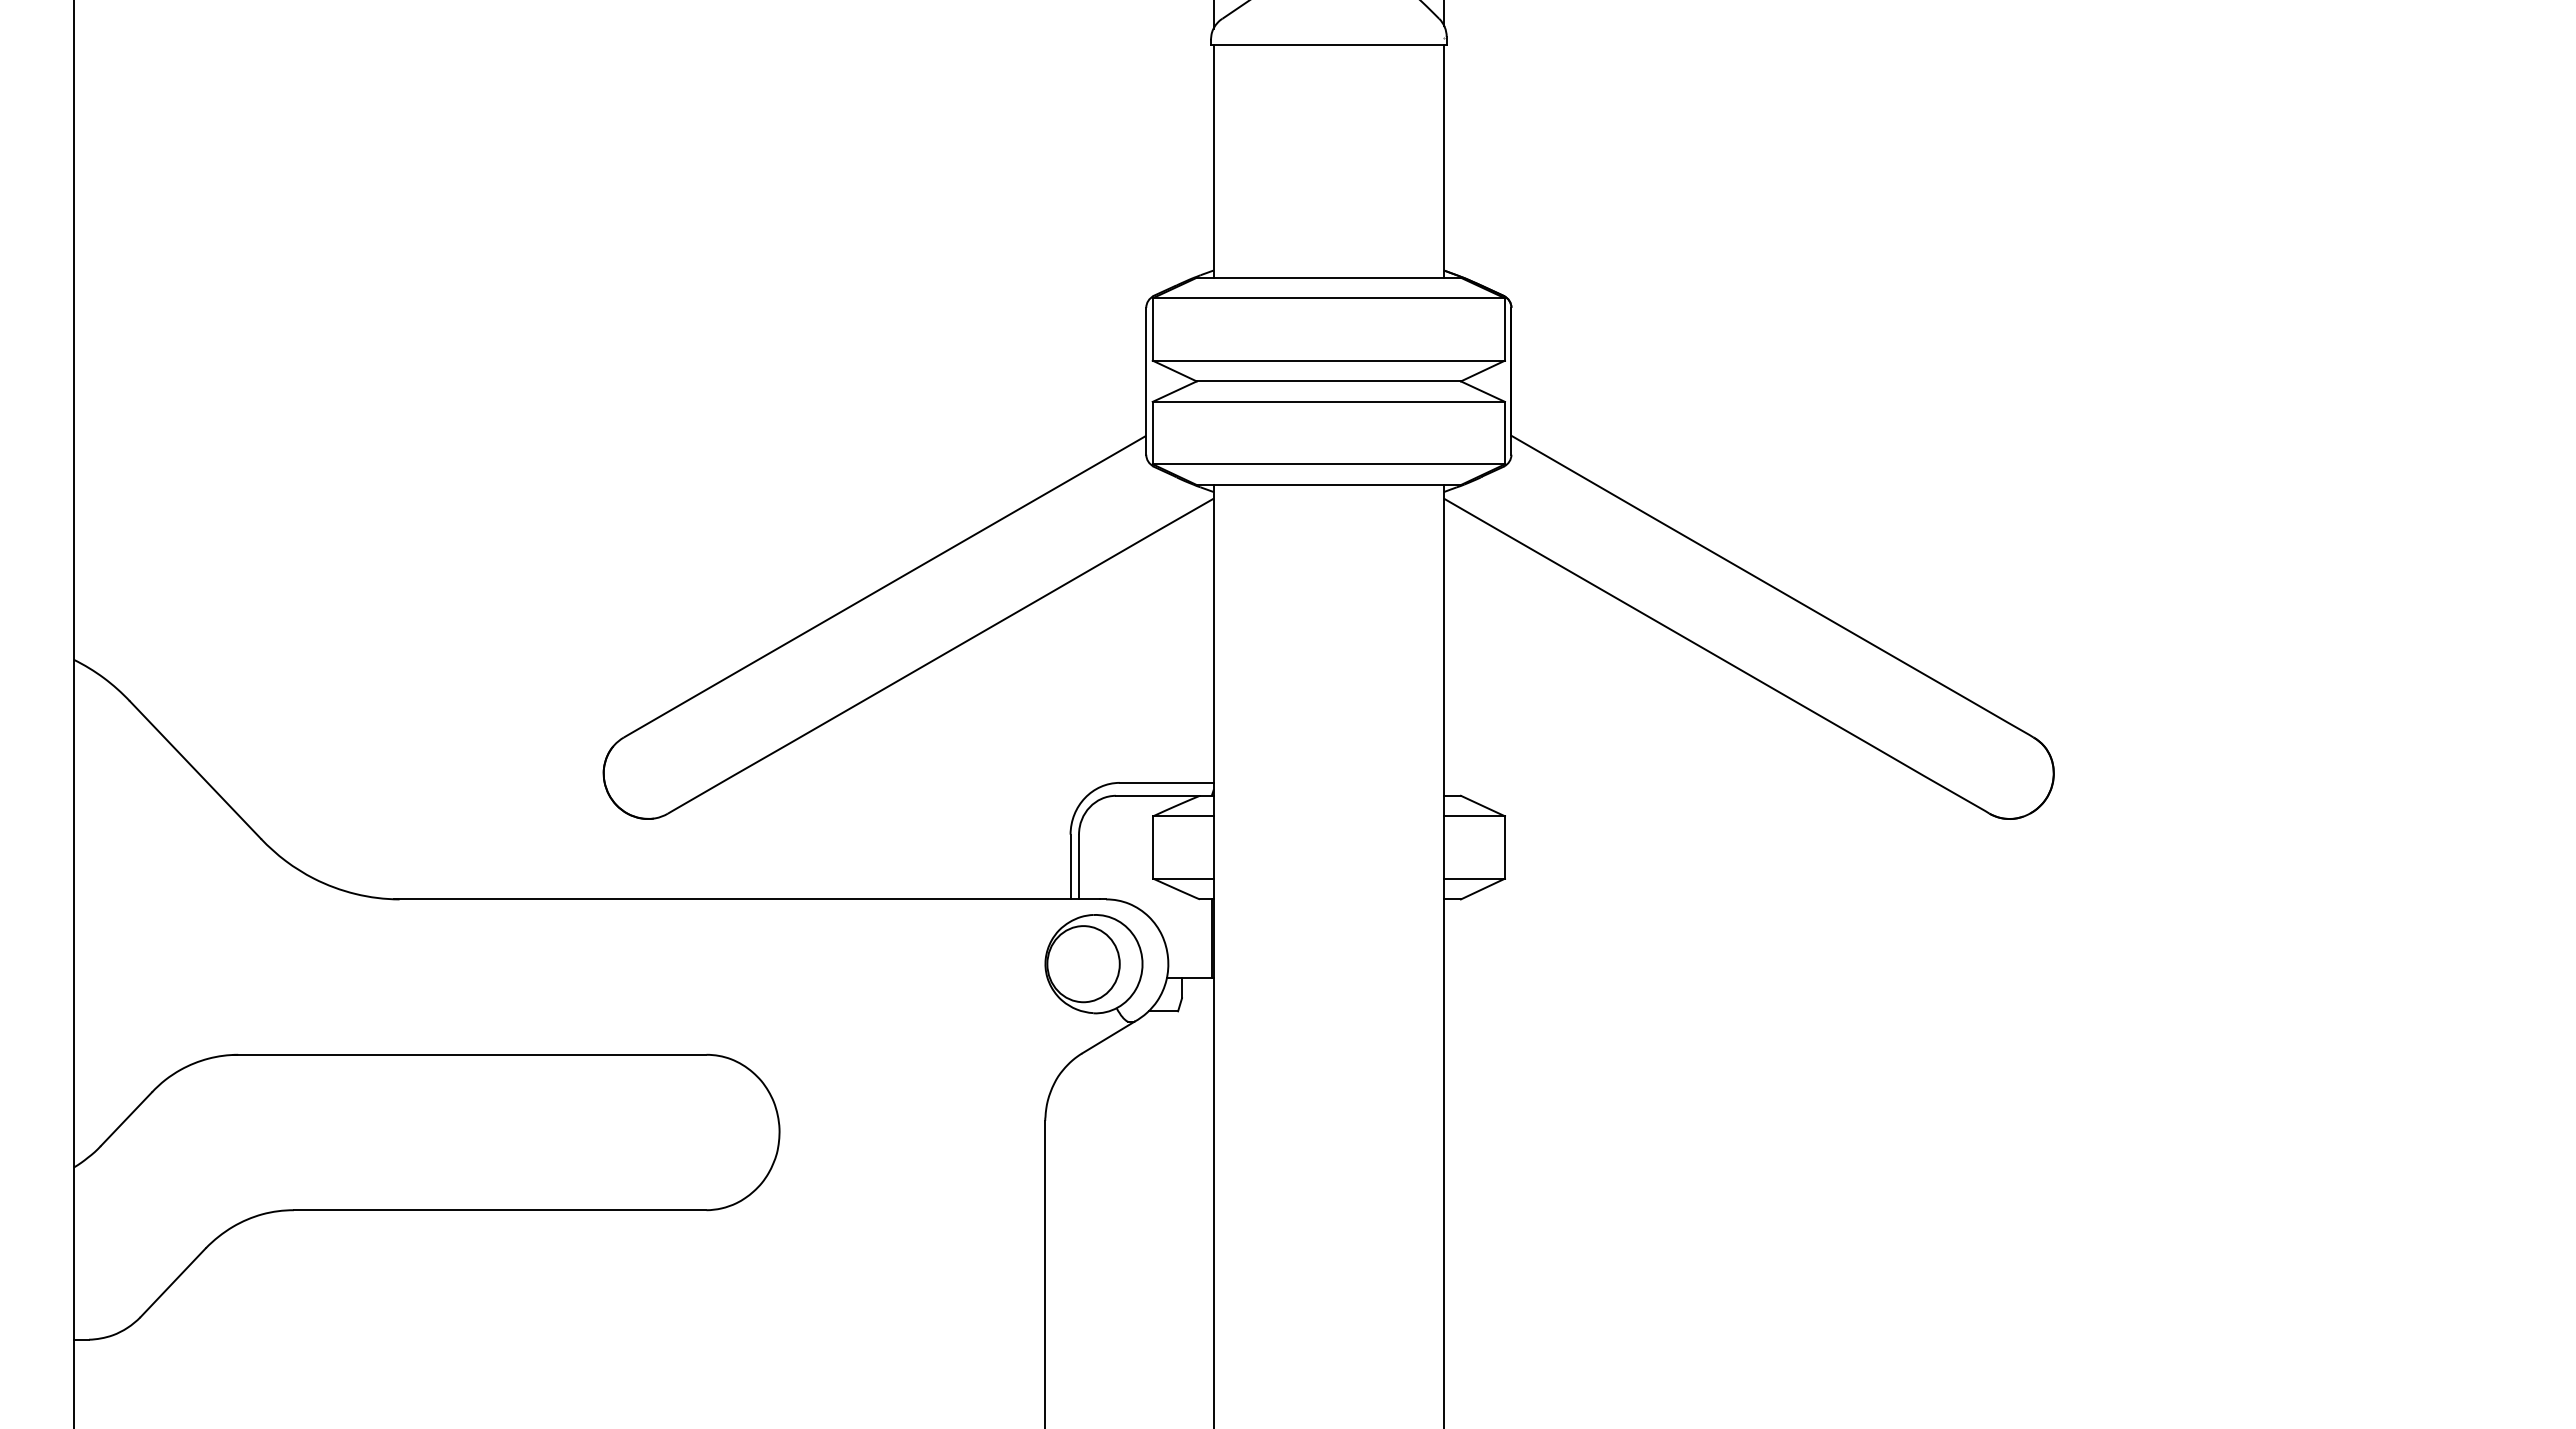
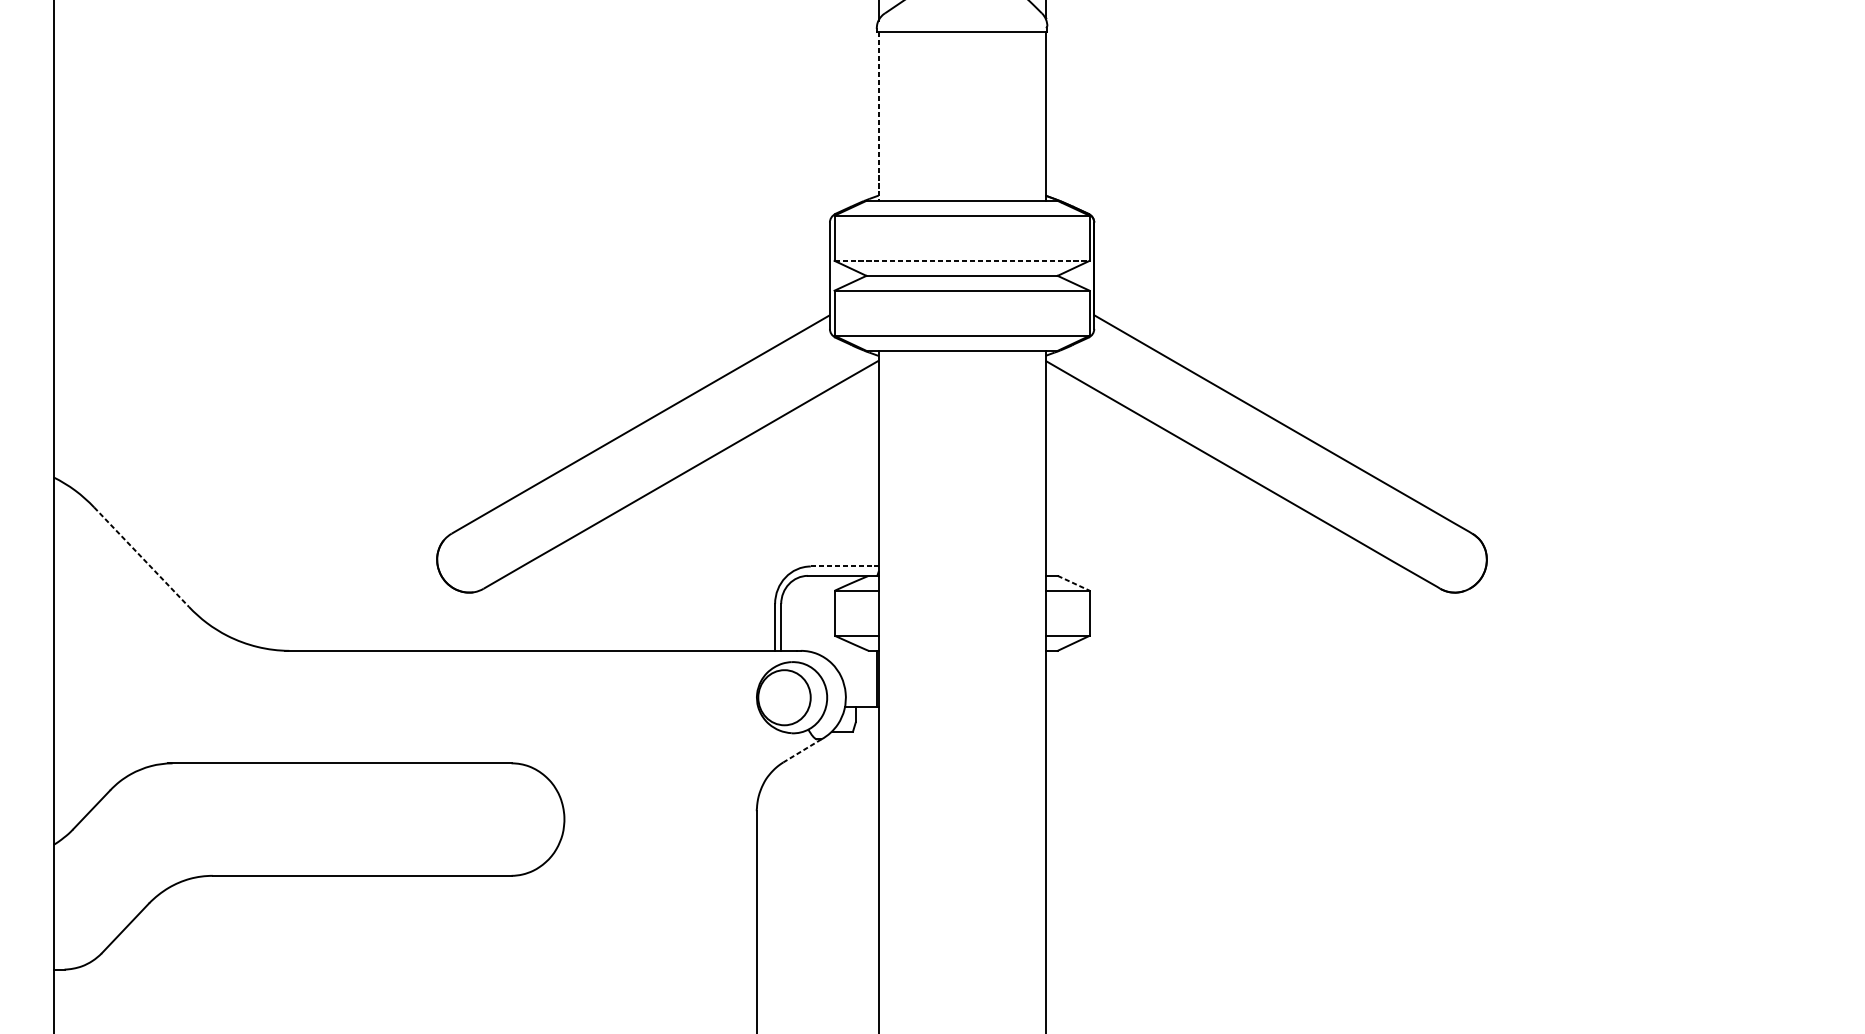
line: (1213, 161) -> (878, 116), solid -> dashed
line: (1329, 360) -> (962, 260), solid -> dashed
line: (195, 770) -> (141, 557), solid -> dashed
line: (1166, 782) -> (844, 566), solid -> dashed
line: (1483, 806) -> (1074, 583), solid -> dashed
line: (1108, 1037) -> (802, 750), solid -> dashed

